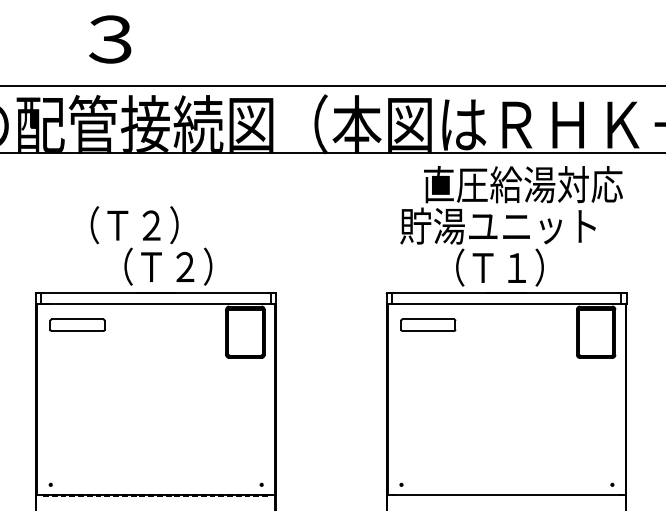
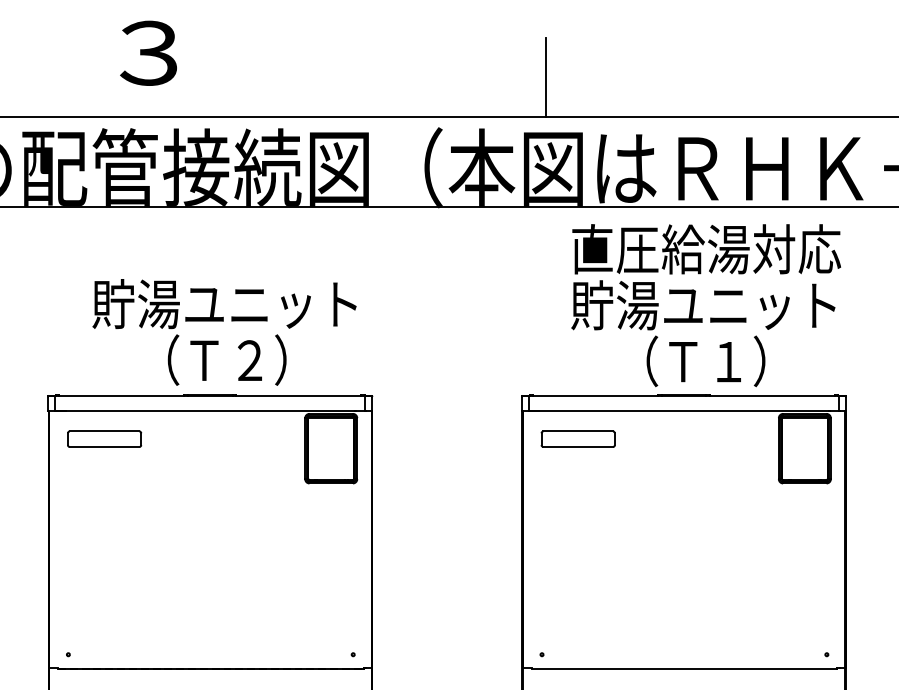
line: (404, 56) -> (545, 76), added
text: (166, 224) -> (224, 303), （Ｔ２） -> 貯湯ユニット
text: (498, 246) -> (703, 333), moved

